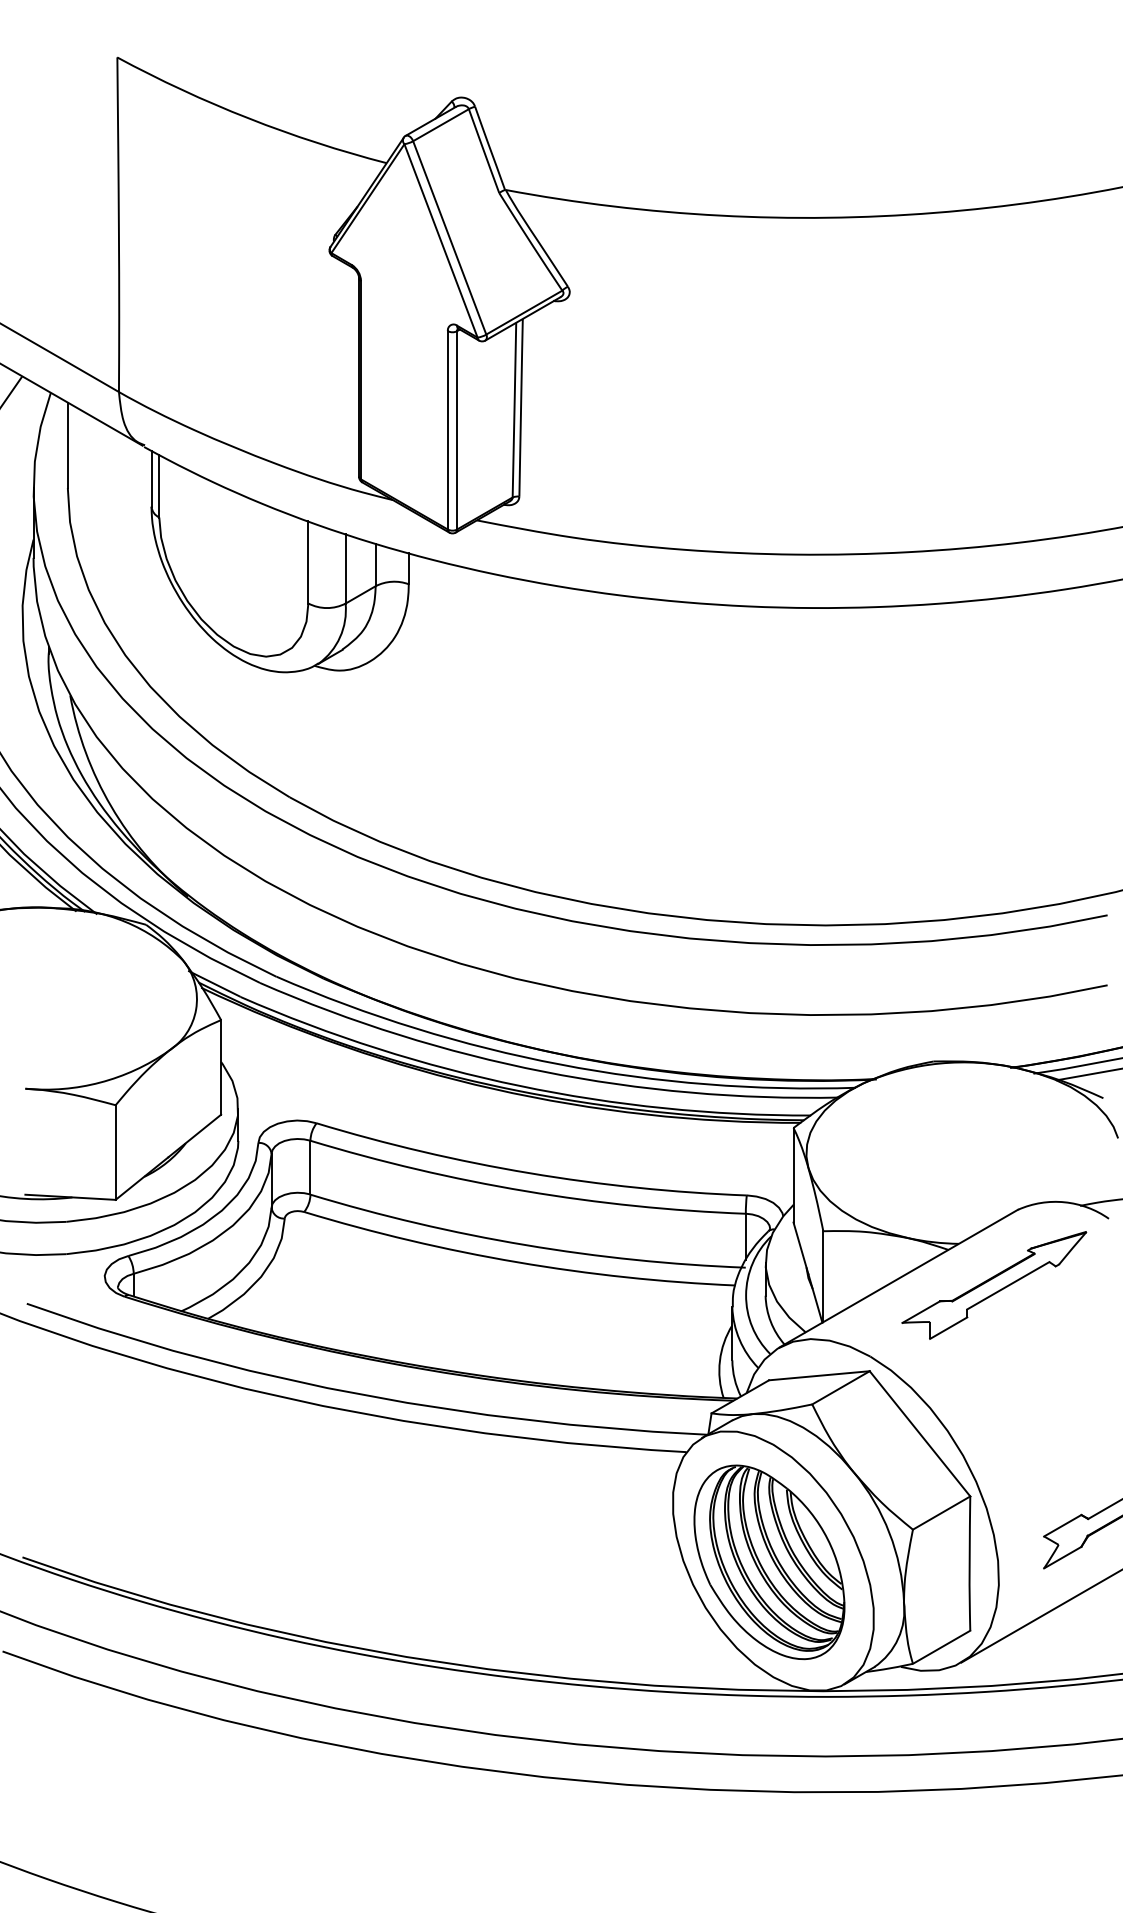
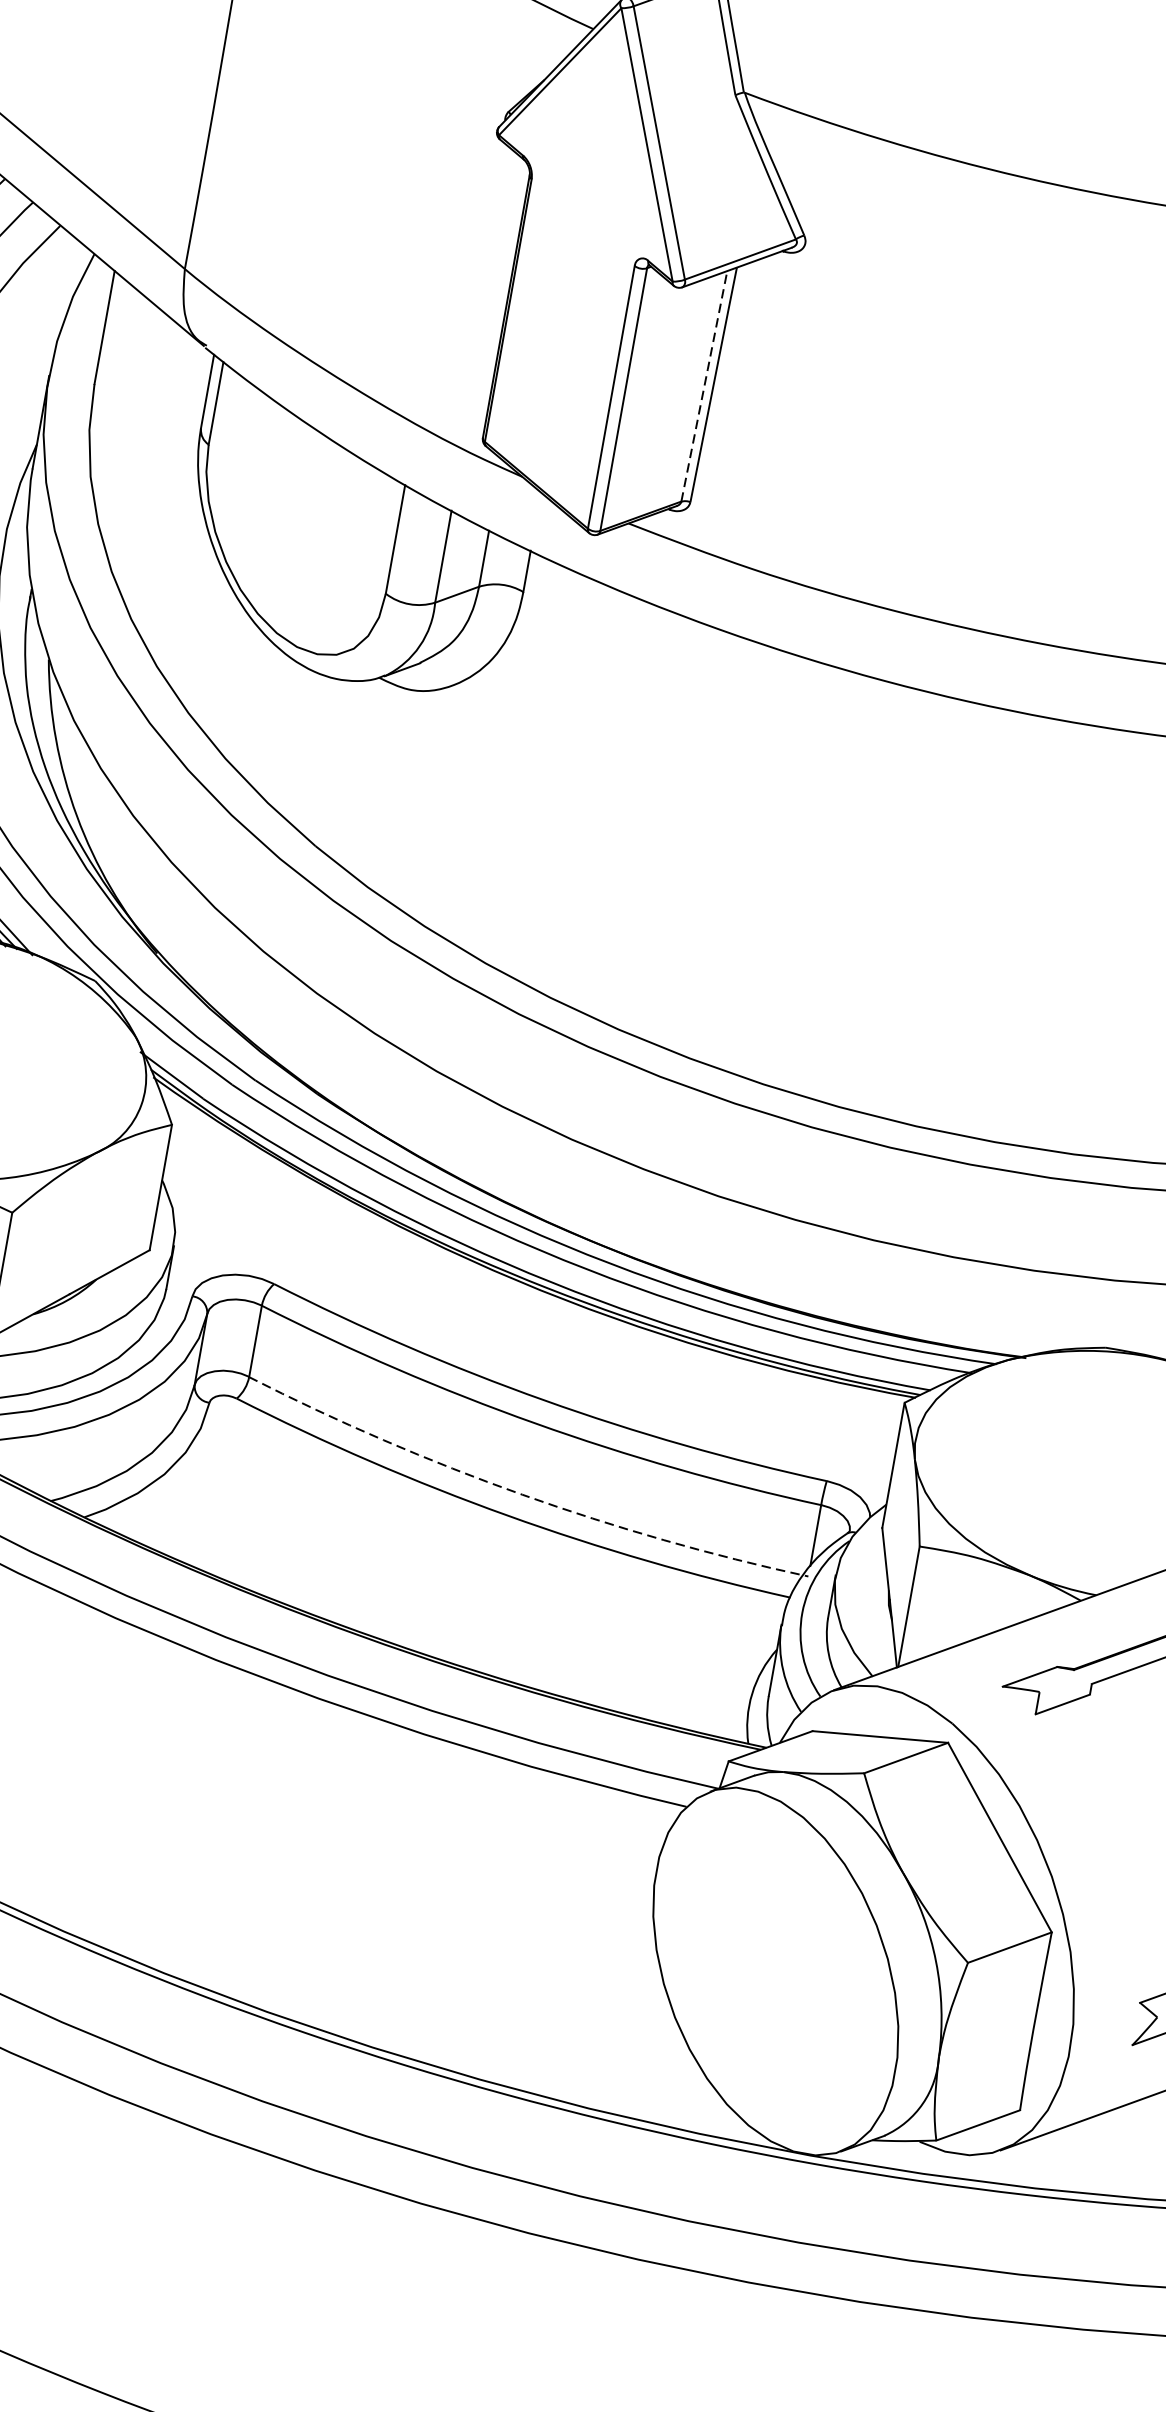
line: (514, 408) -> (704, 384), solid -> dashed
arc: (525, 1245) -> (521, 1495), solid -> dashed
part: (769, 1562) -> (770, 1972), removed

